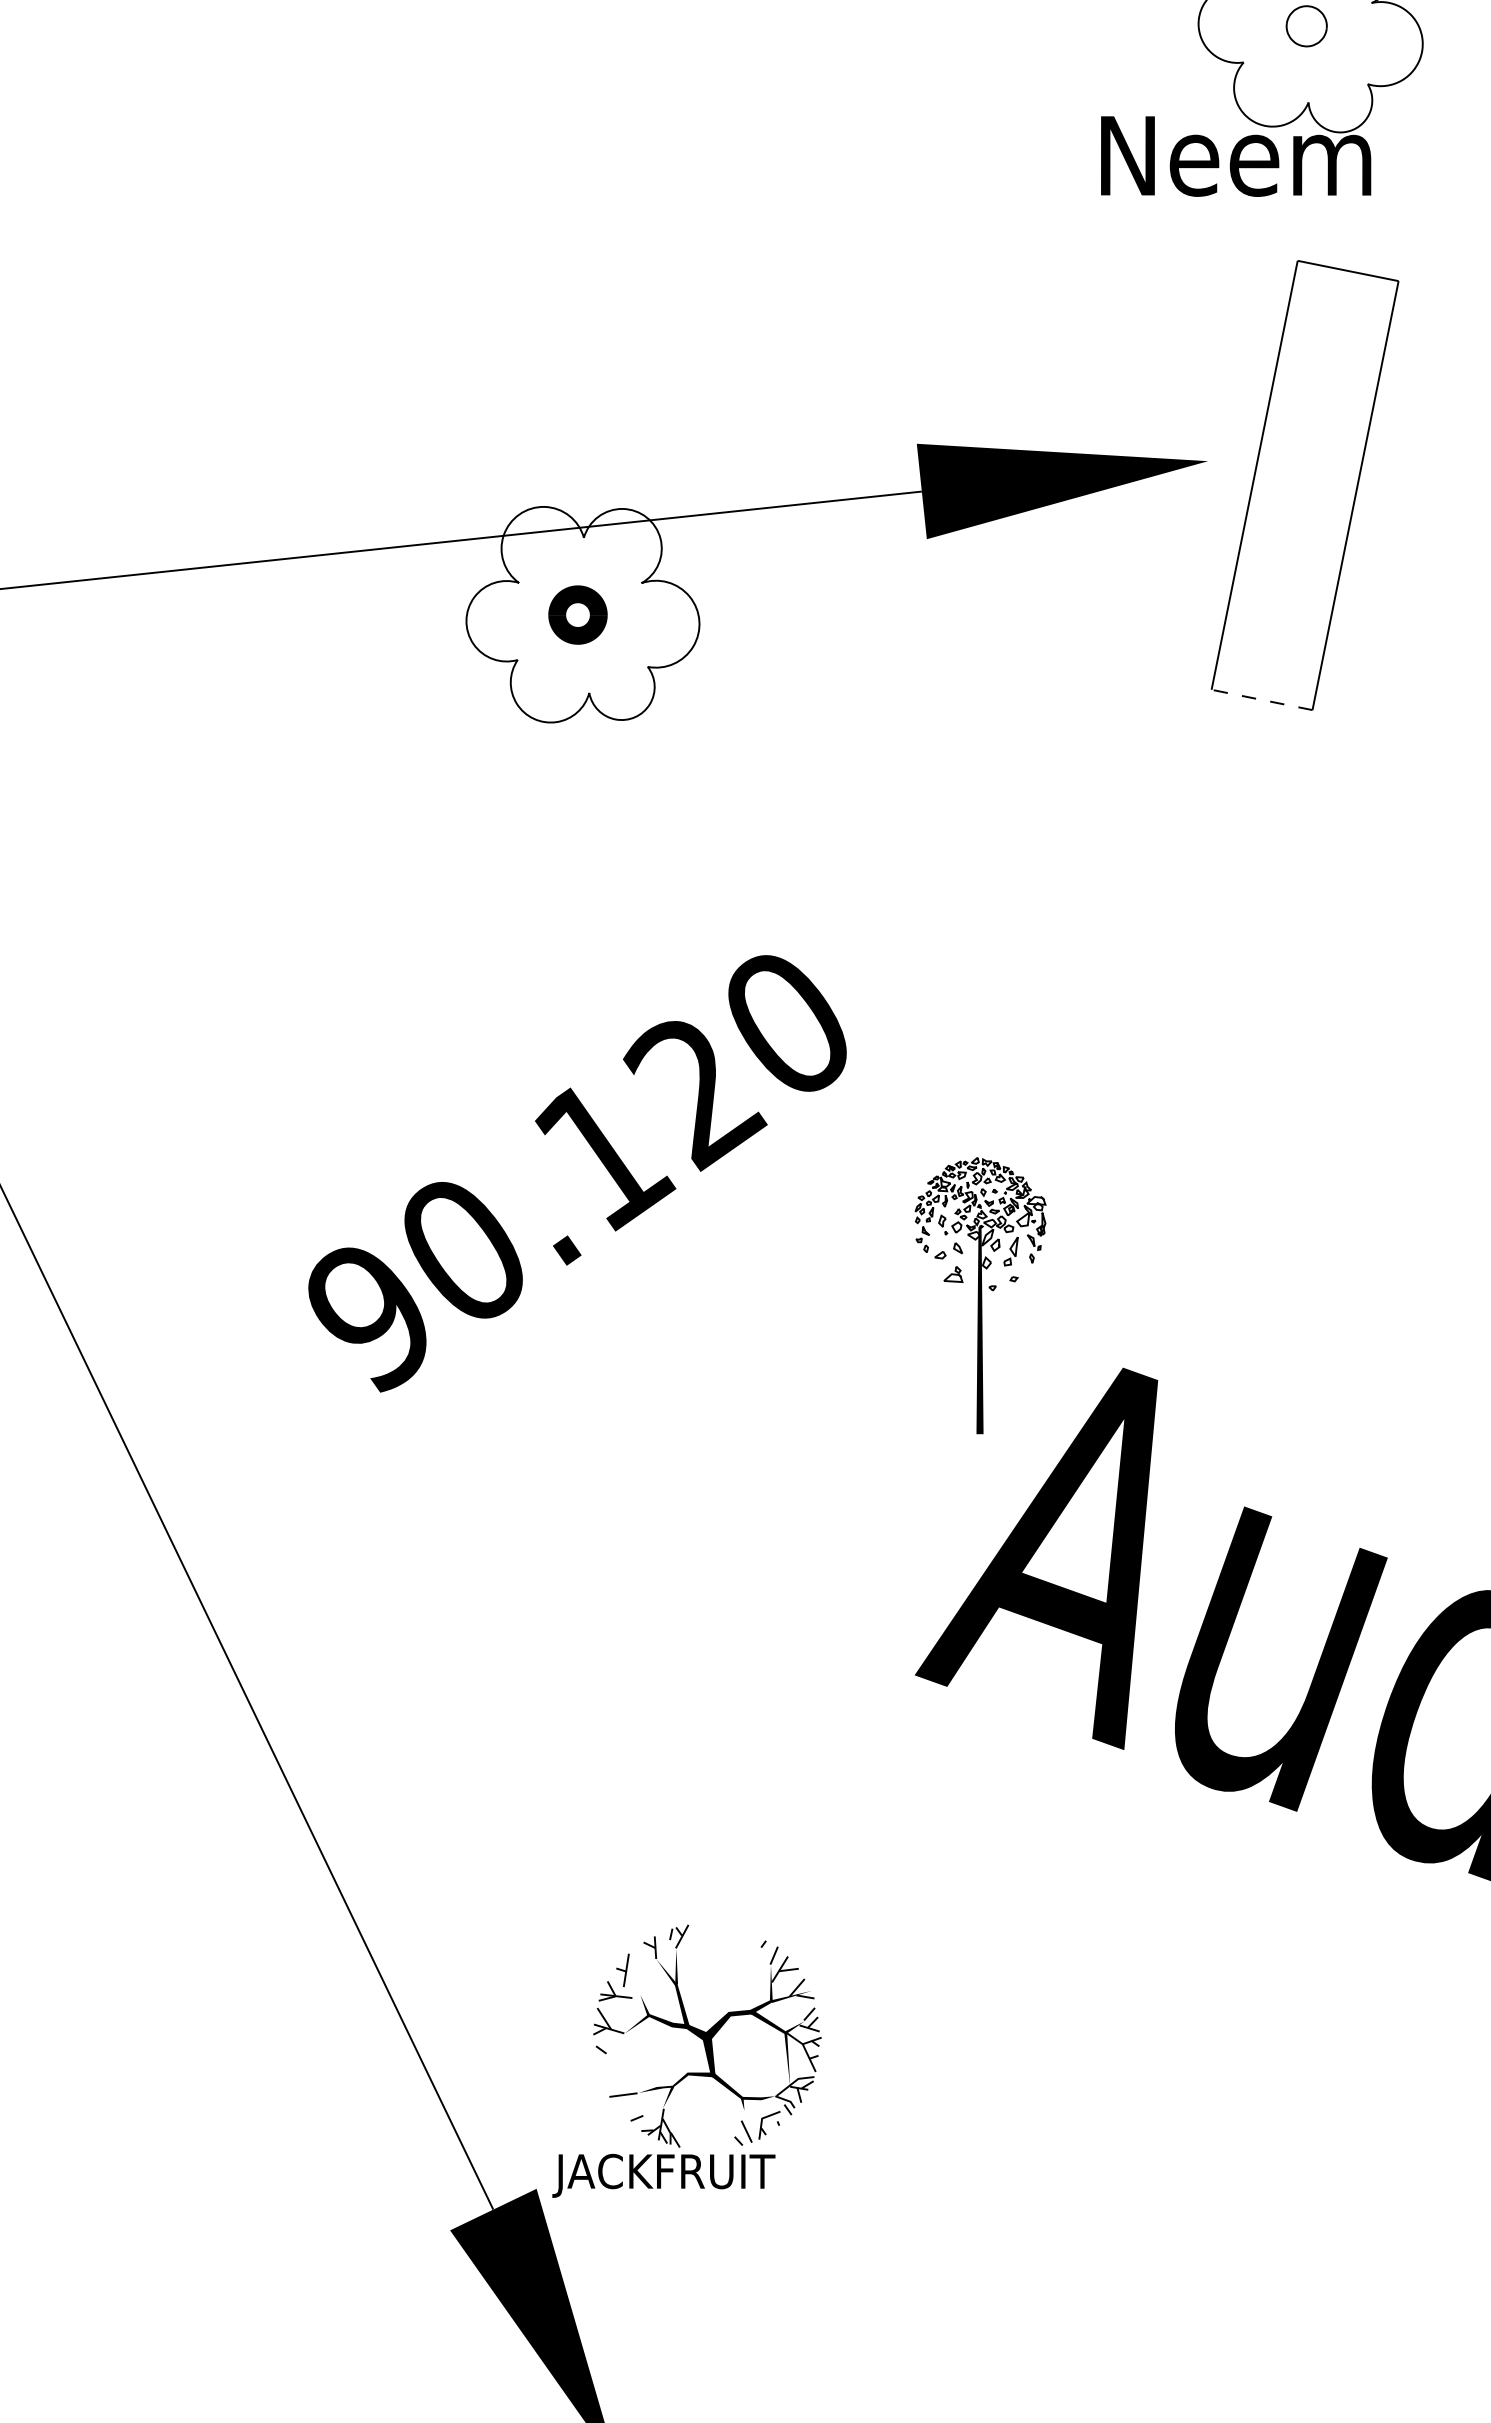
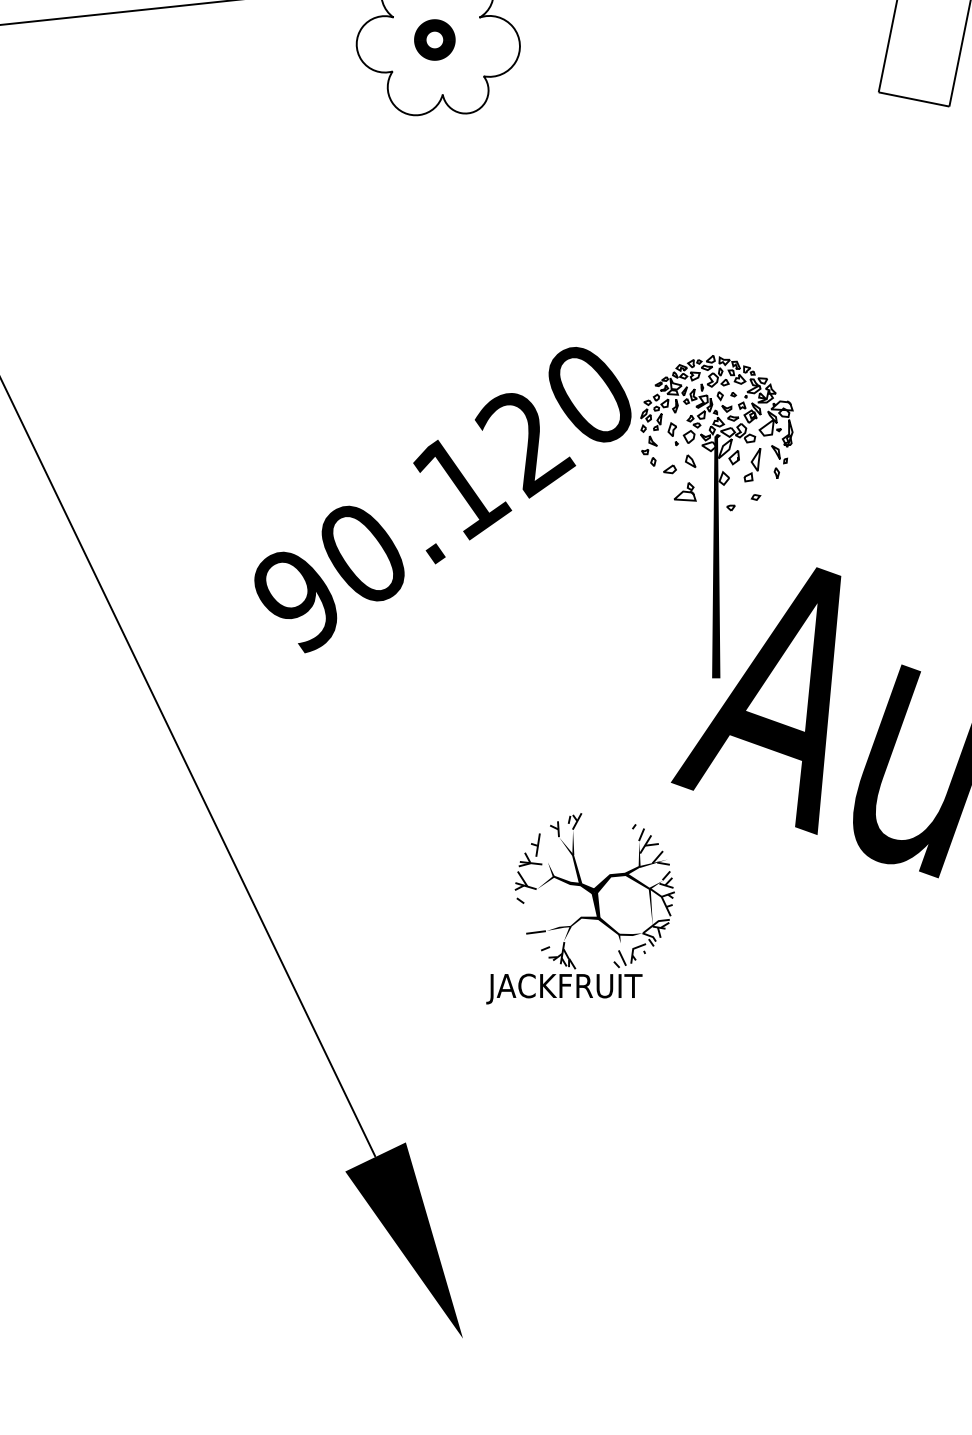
line: (1261, 699) -> (913, 99), dashed -> solid
text: (577, 1173) -> (442, 499), moved
part: (980, 1295) -> (716, 516), size x1.67
part: (687, 2072) -> (580, 916), moved

